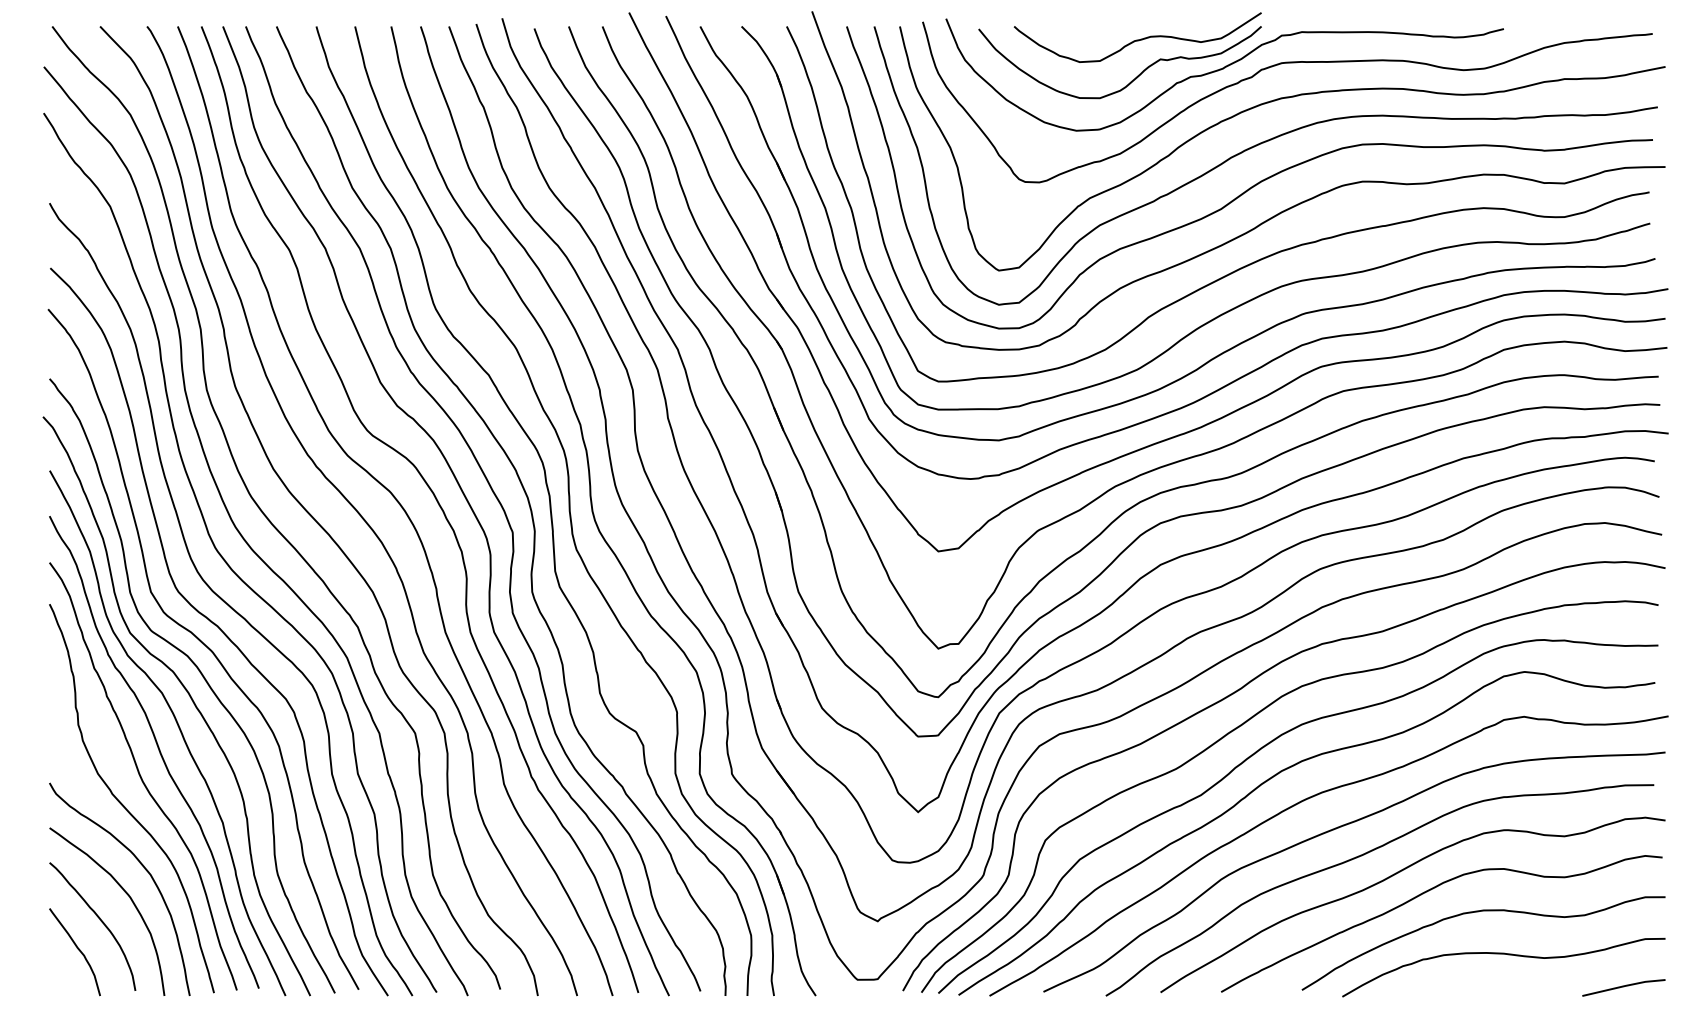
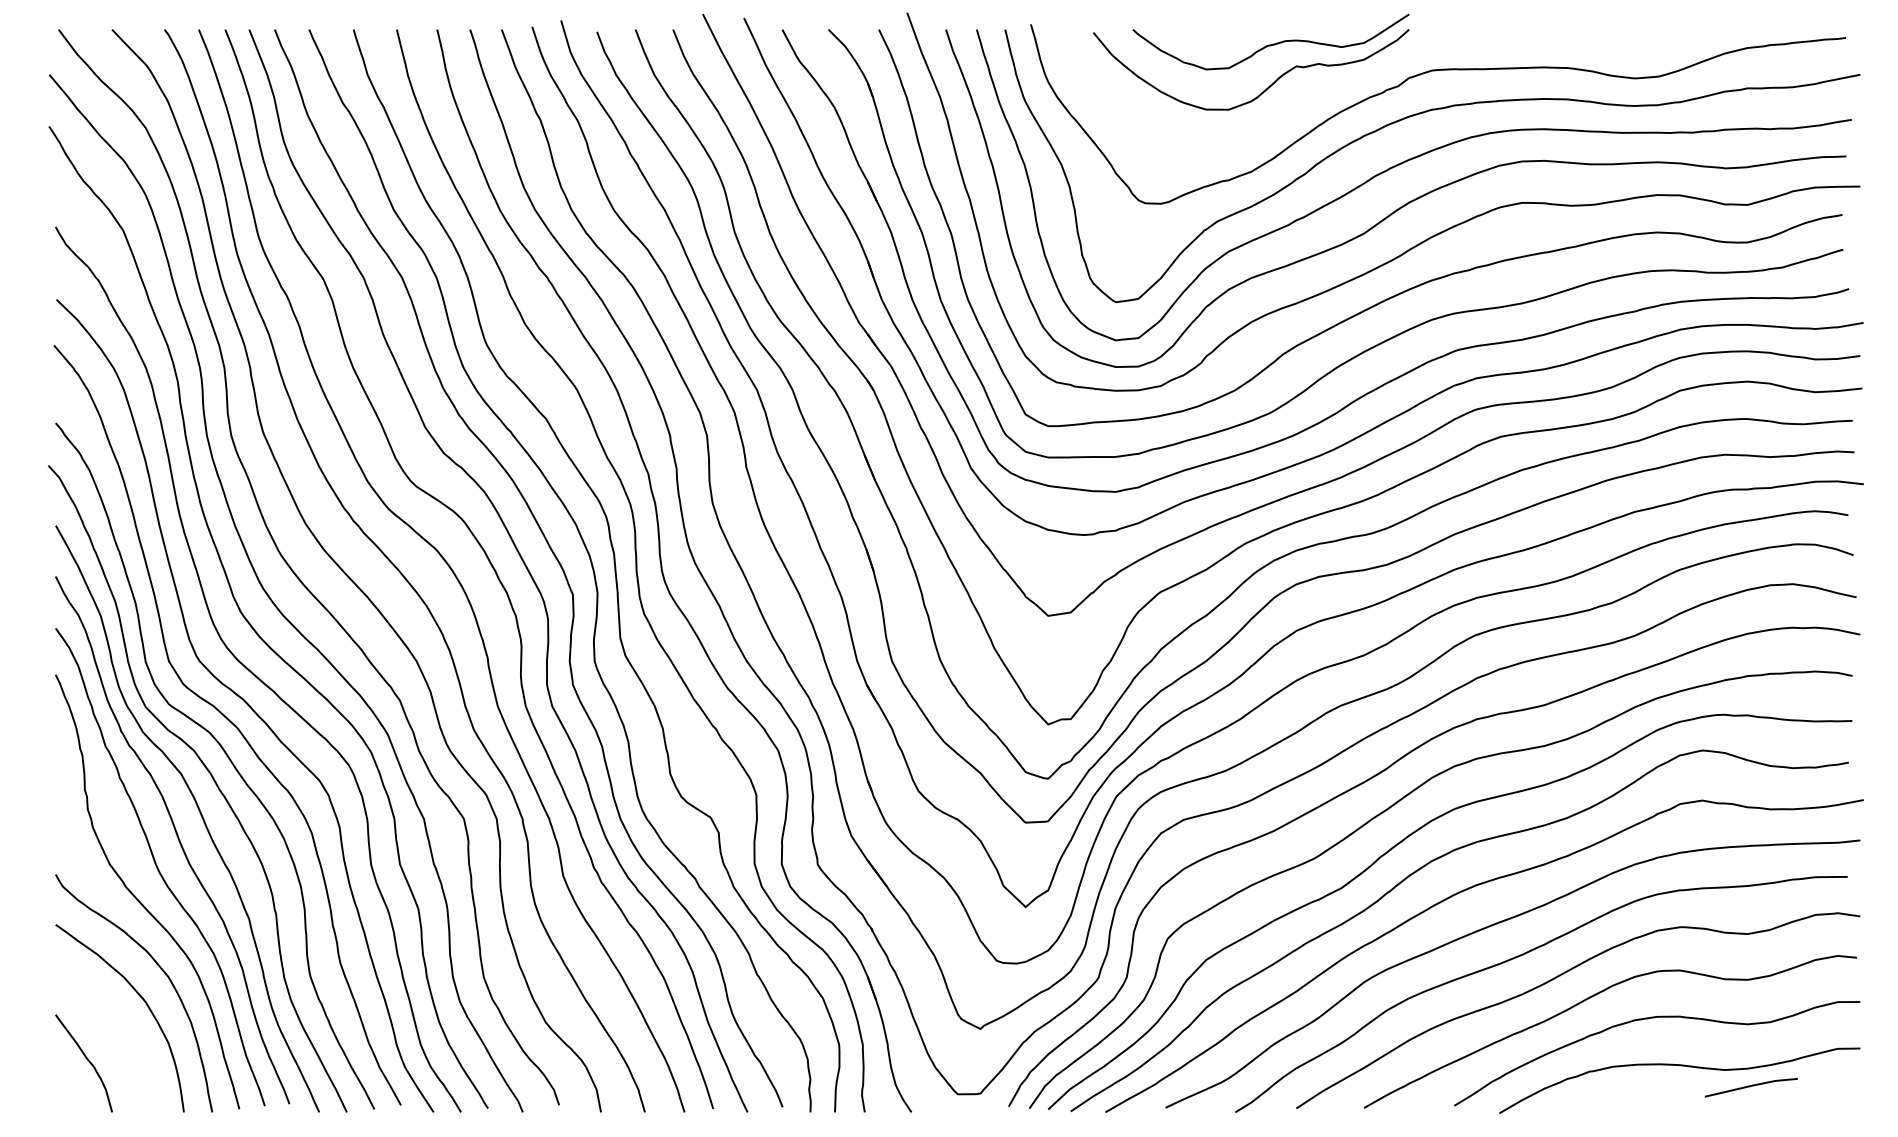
curve: (1221, 70) -> (1364, 78), removed
curve: (100, 921) -> (112, 1029), removed
line: (1623, 987) -> (1750, 1087), moved

